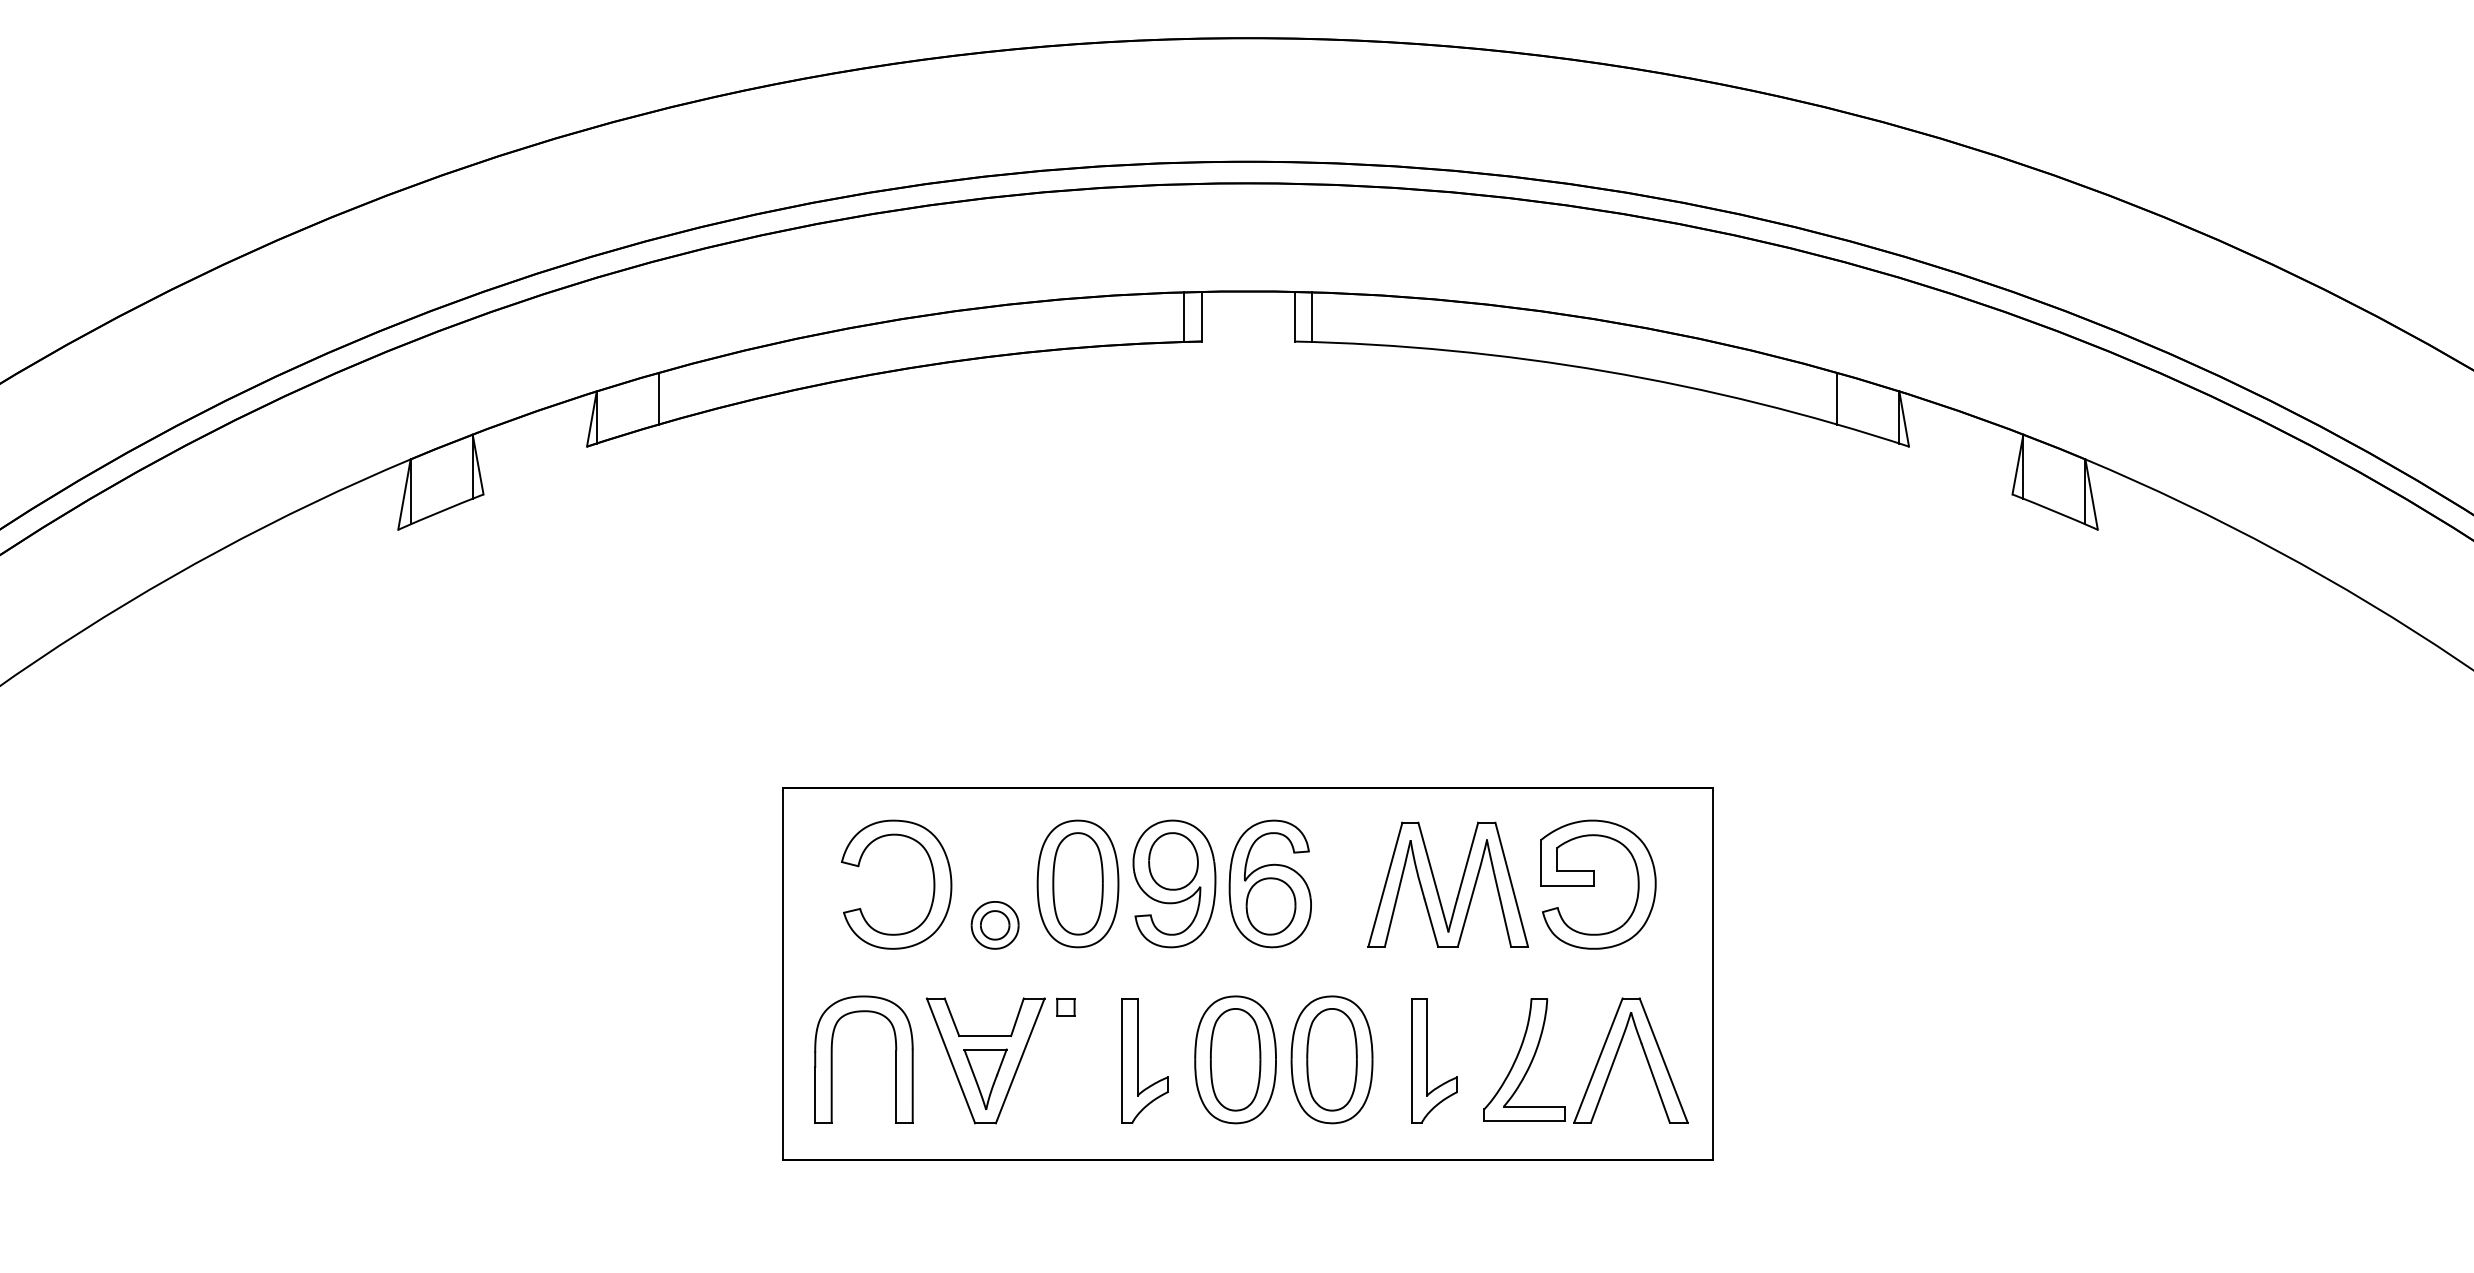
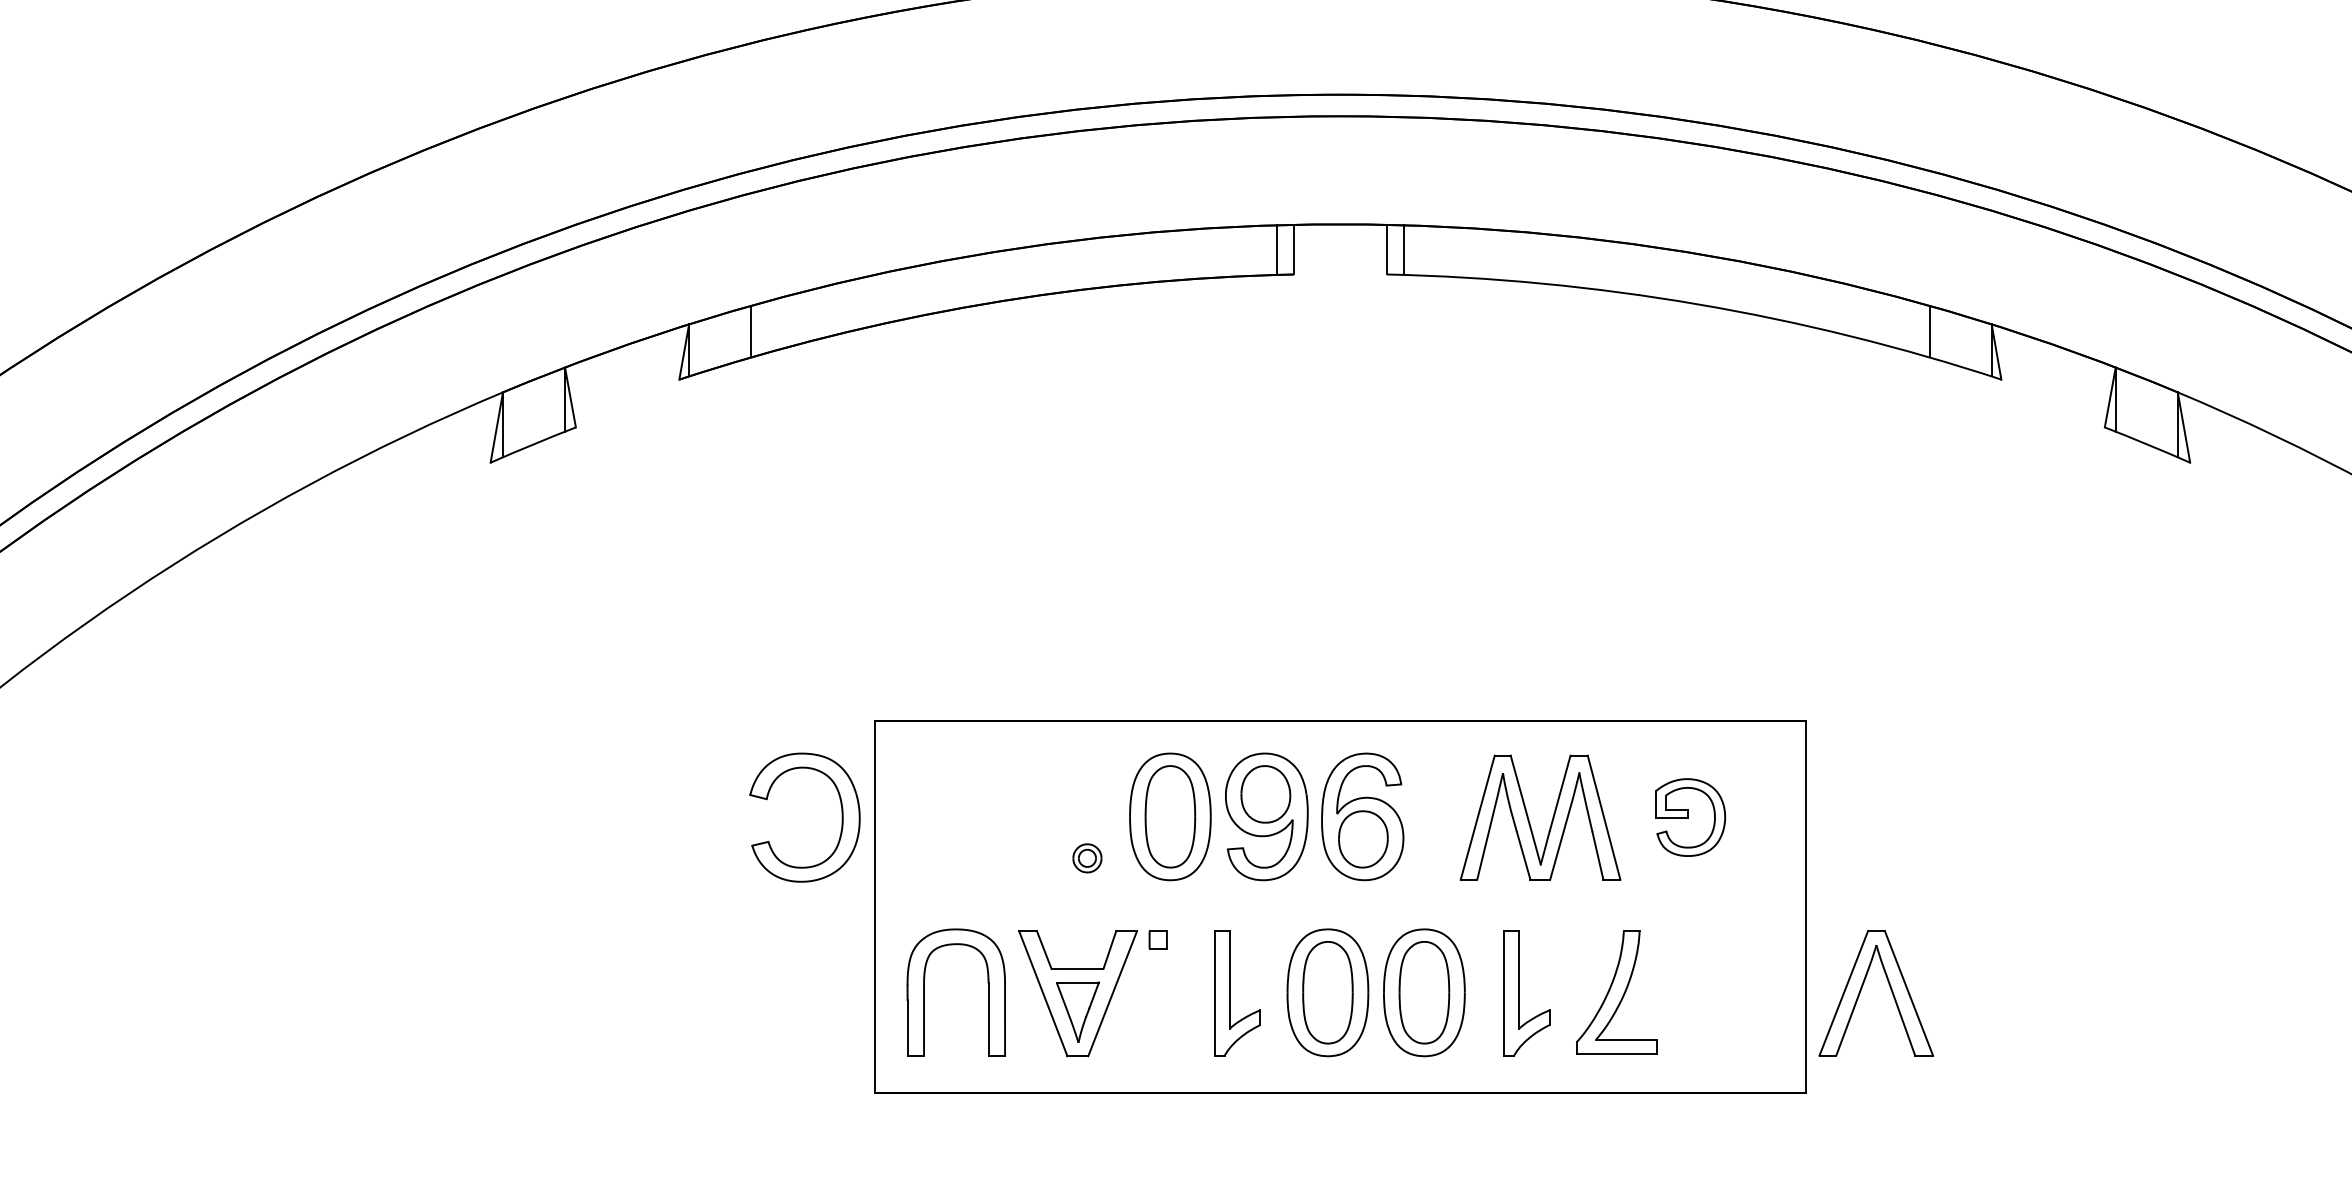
part: (933, 884) -> (841, 817), moved
part: (1598, 884) -> (1690, 817), size x0.6
part: (994, 925) -> (1086, 858), size x0.6
part: (1617, 1054) -> (1862, 987), moved

